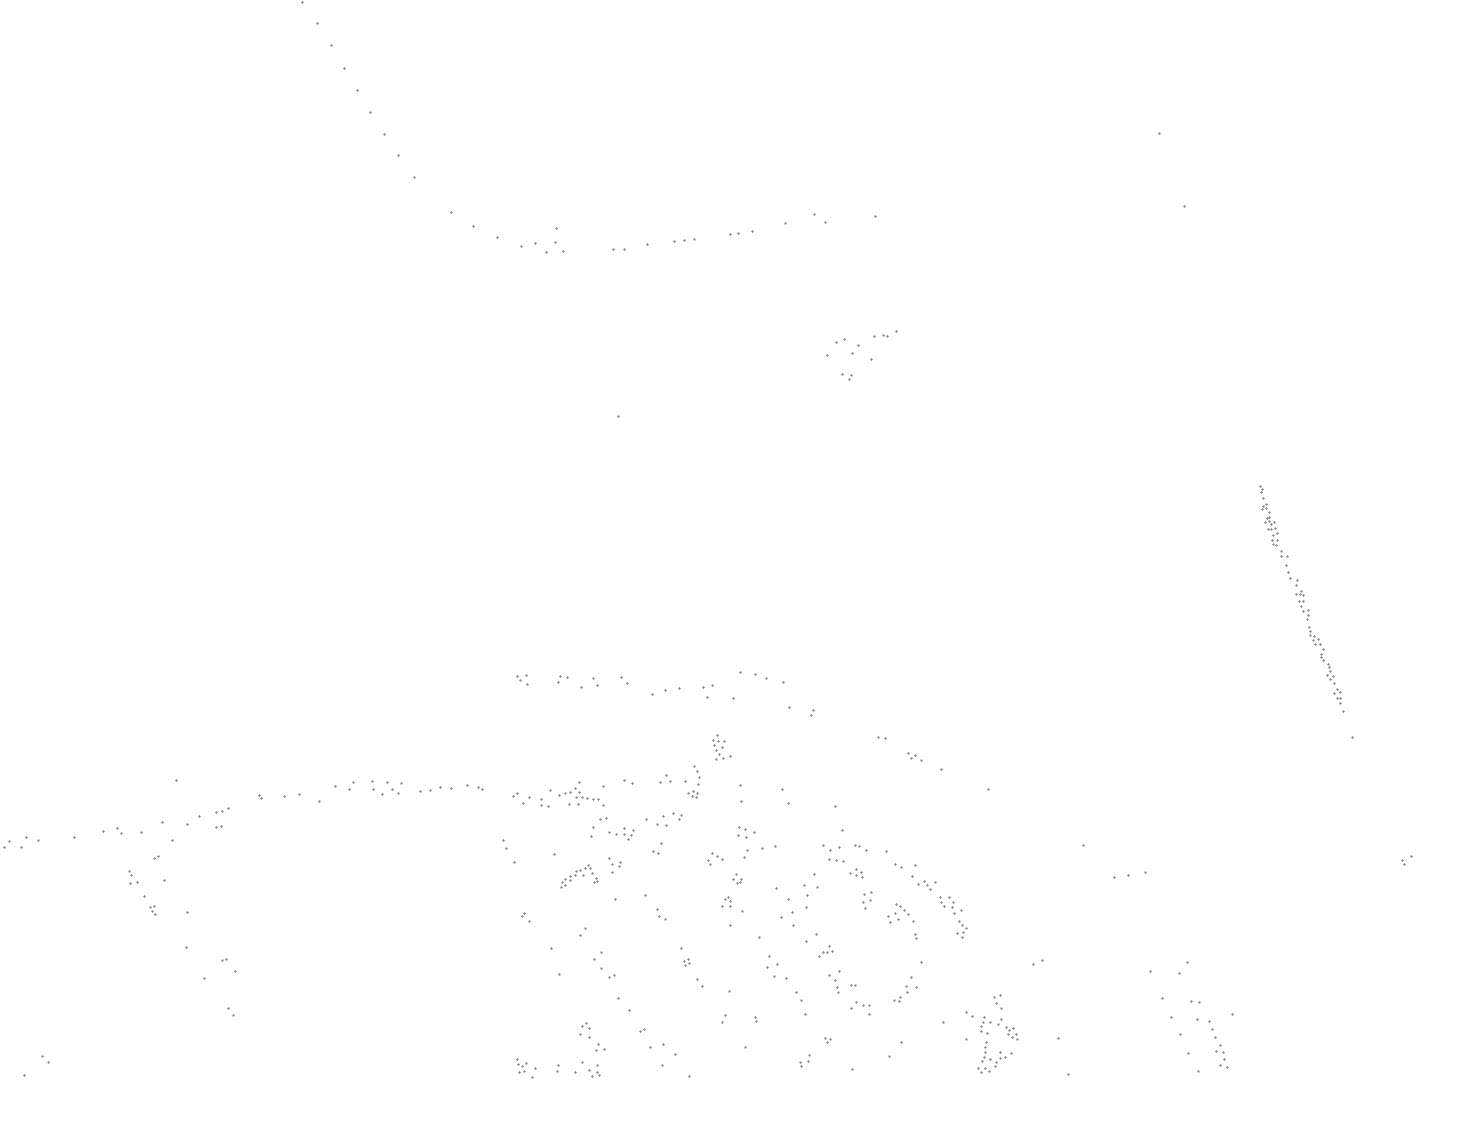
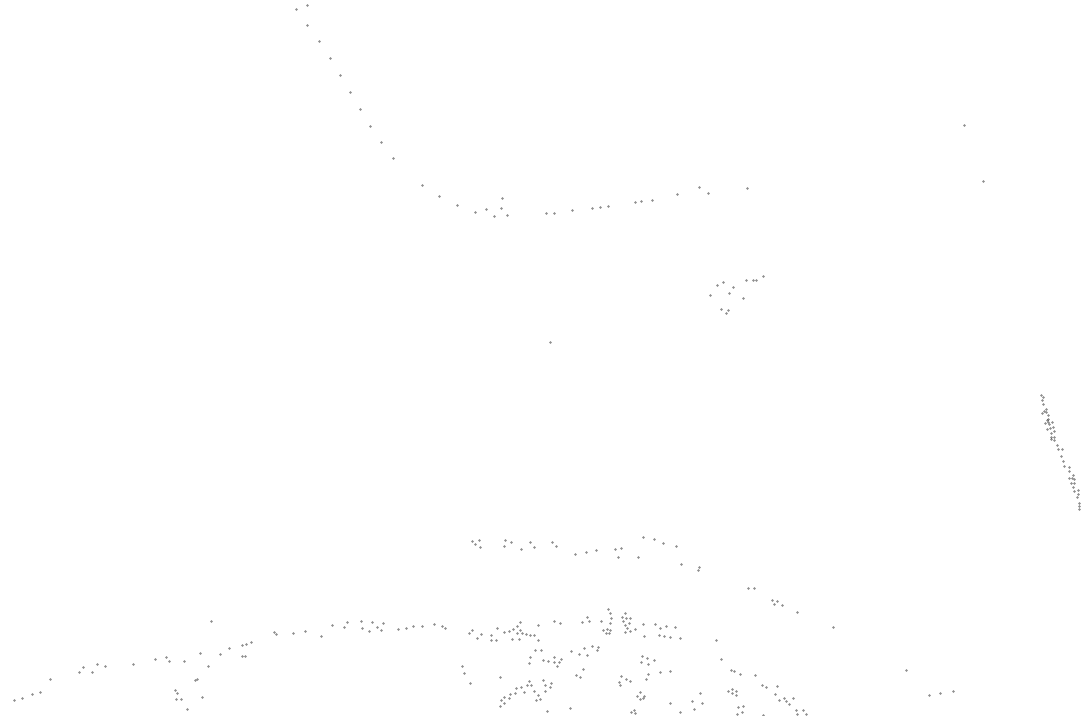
part: (721, 747) -> (628, 623), moved
part: (833, 853) -> (662, 630), moved
part: (579, 876) -> (520, 694), size x1.43

